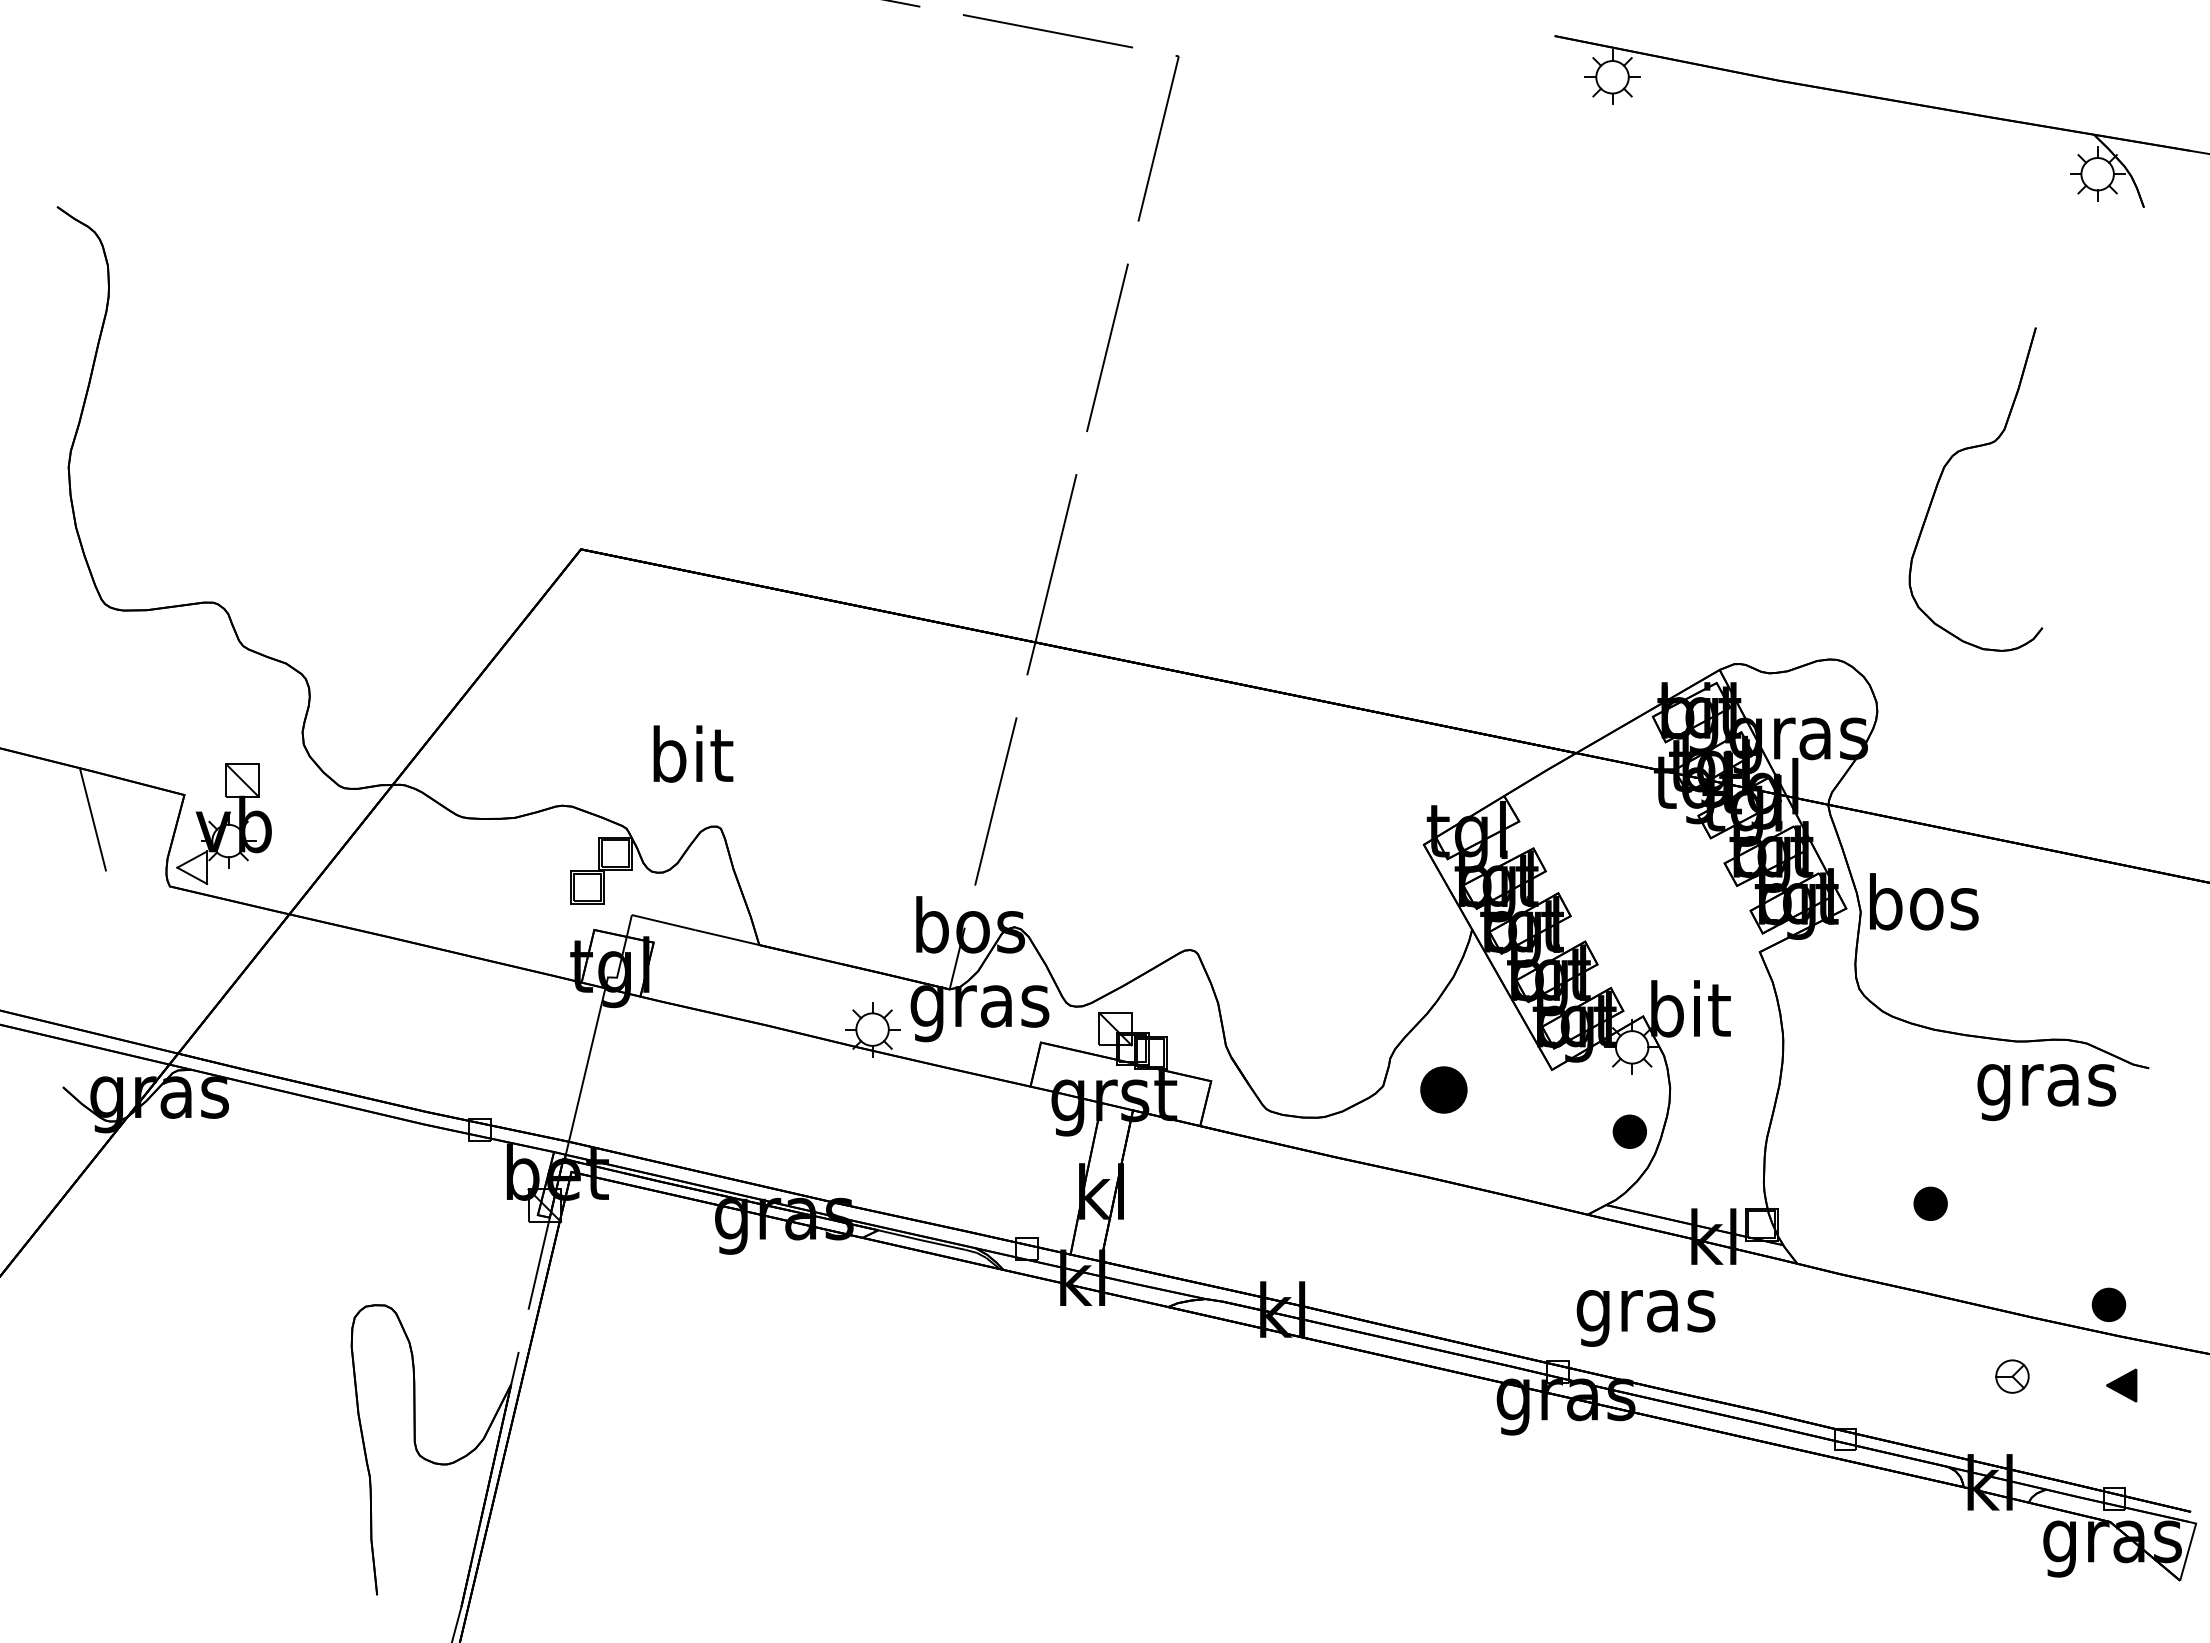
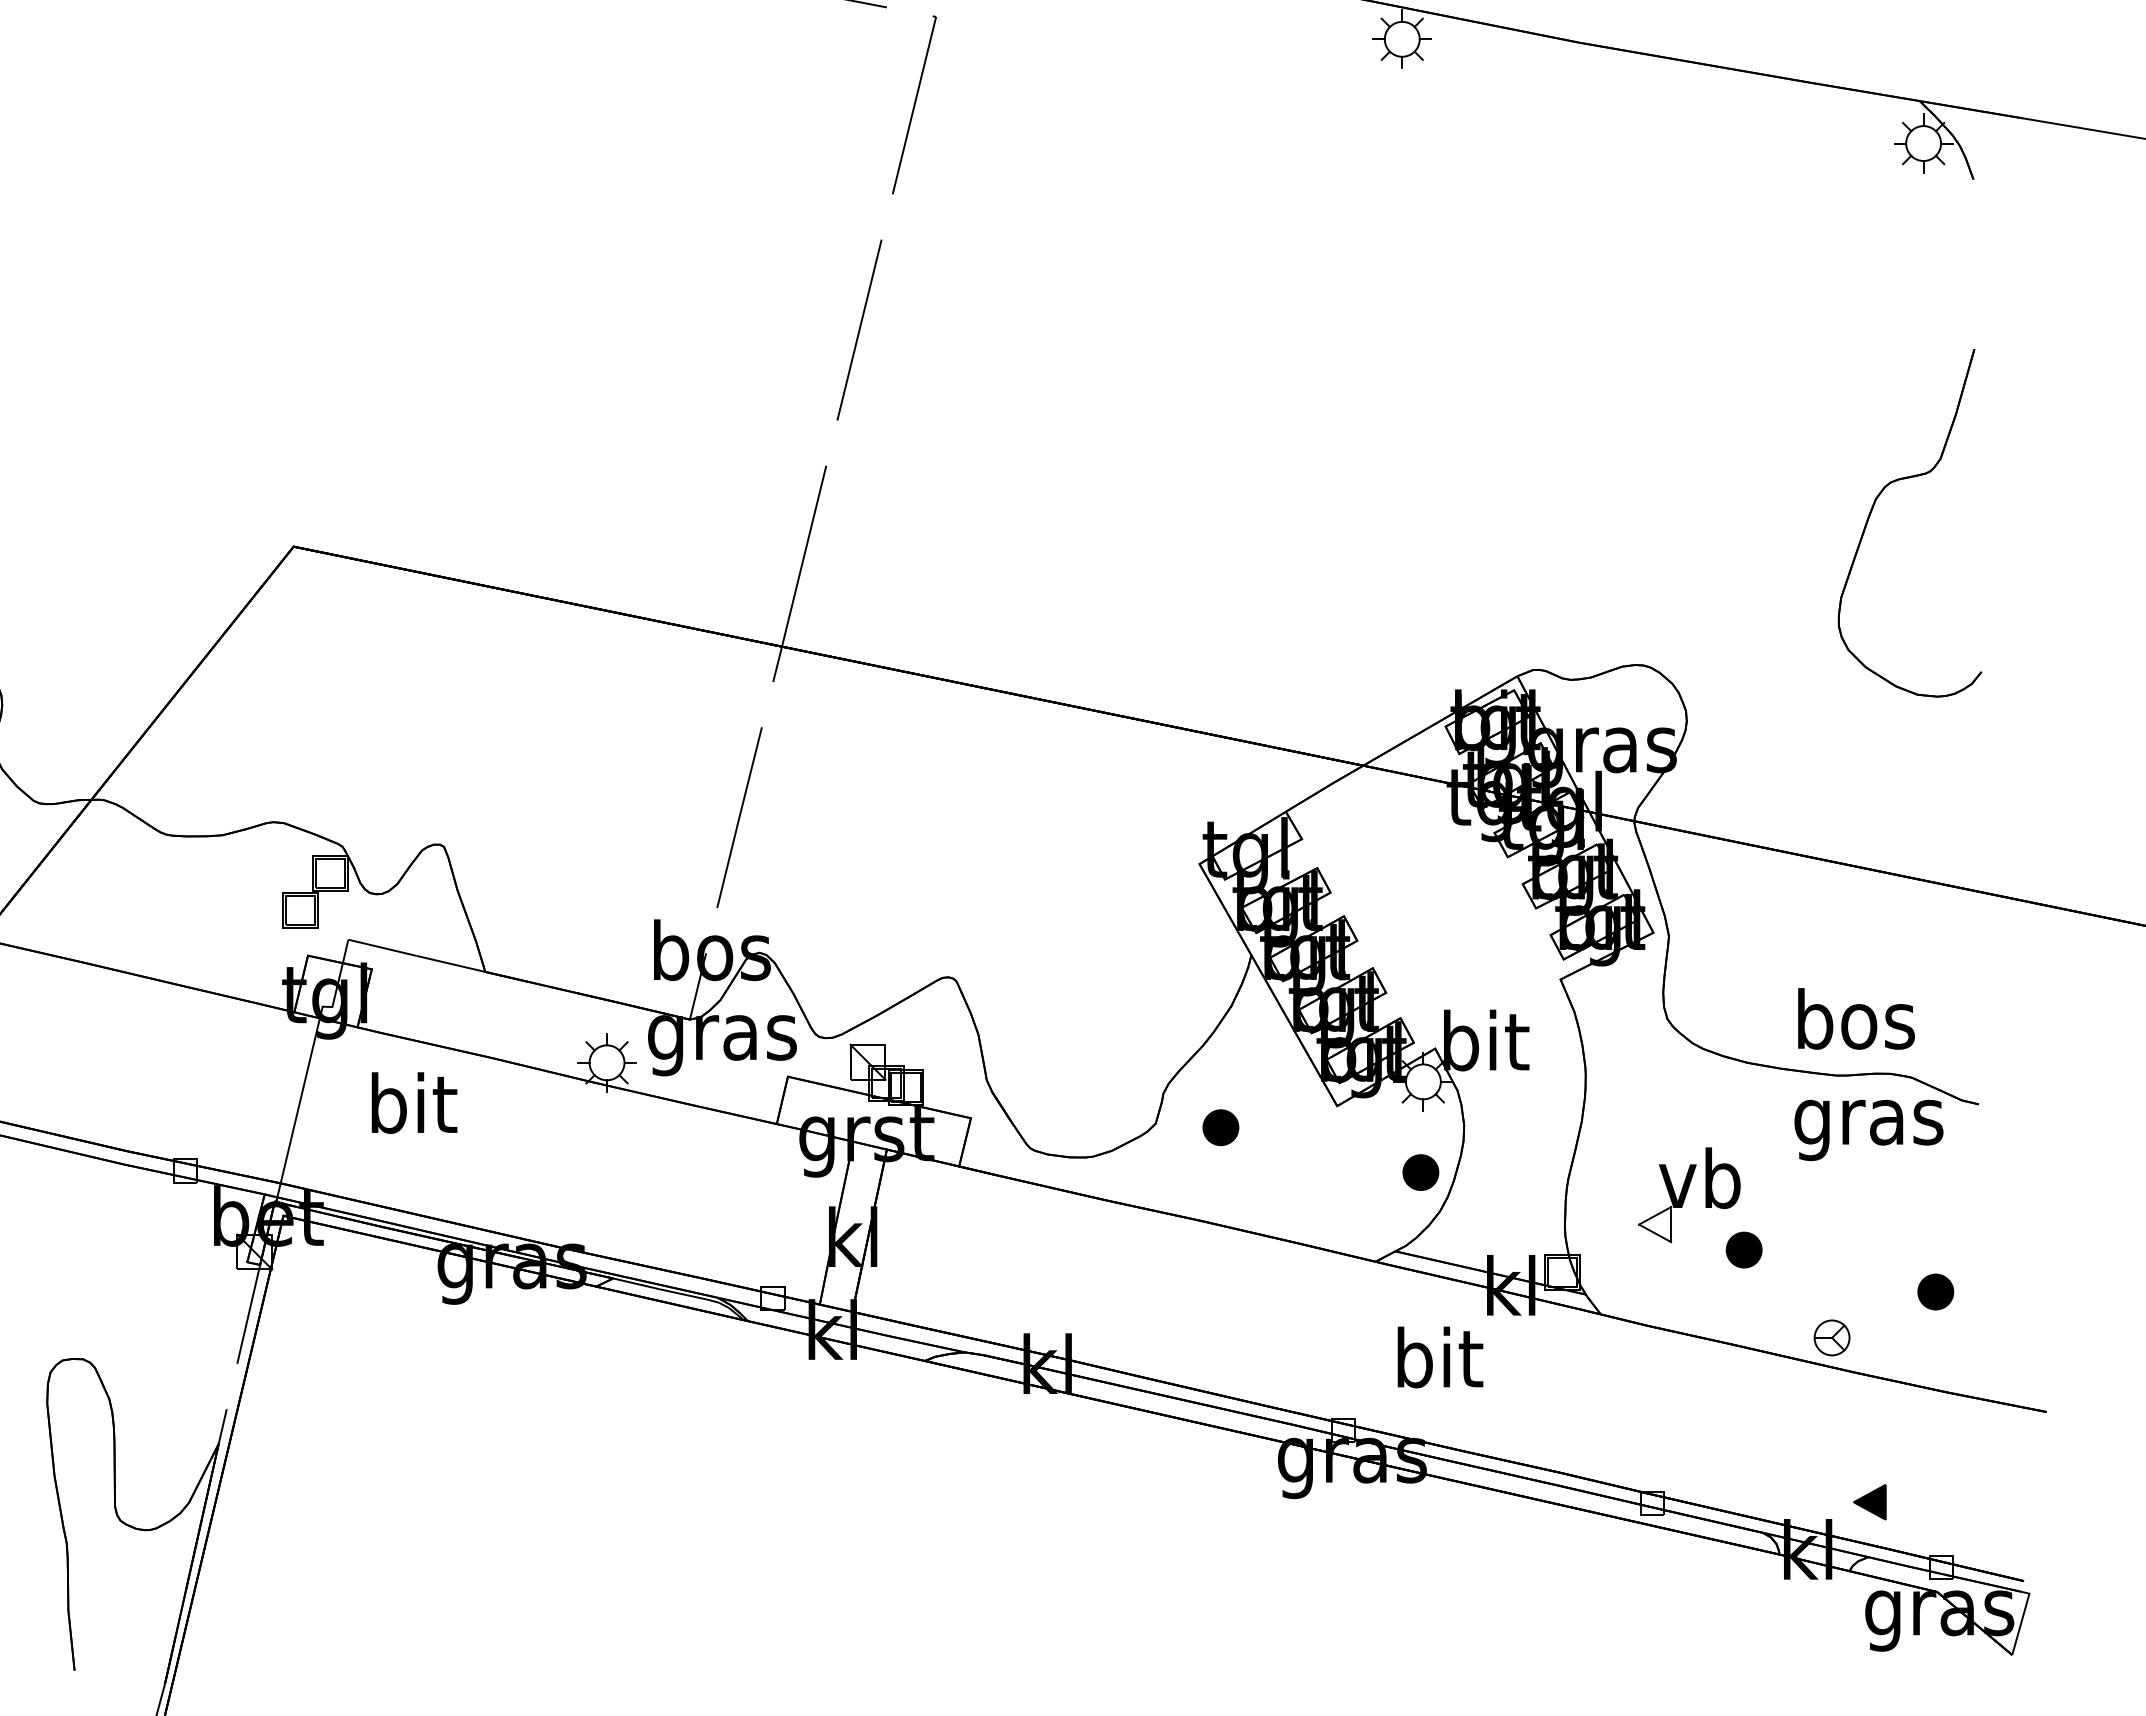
part: (1941, 477) -> (1872, 510), moved
text: (693, 753) -> (414, 1102), moved
text: (1924, 901) -> (1856, 1018), moved
part: (1443, 1089) -> (1220, 1127), size x0.71
part: (1879, 1152) -> (1689, 1194), added
part: (2108, 1304) -> (1935, 1291), moved
text: (1645, 1310) -> (1437, 1364), gras -> bit
part: (2012, 1376) -> (1832, 1337), moved
part: (2121, 1385) -> (1869, 1502), moved

